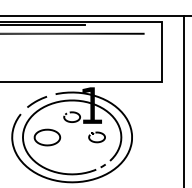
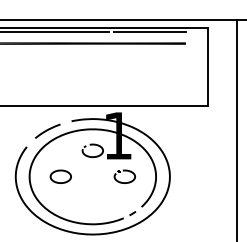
line: (116, 25) -> (149, 32), added
part: (46, 137) -> (60, 176), size x0.62

